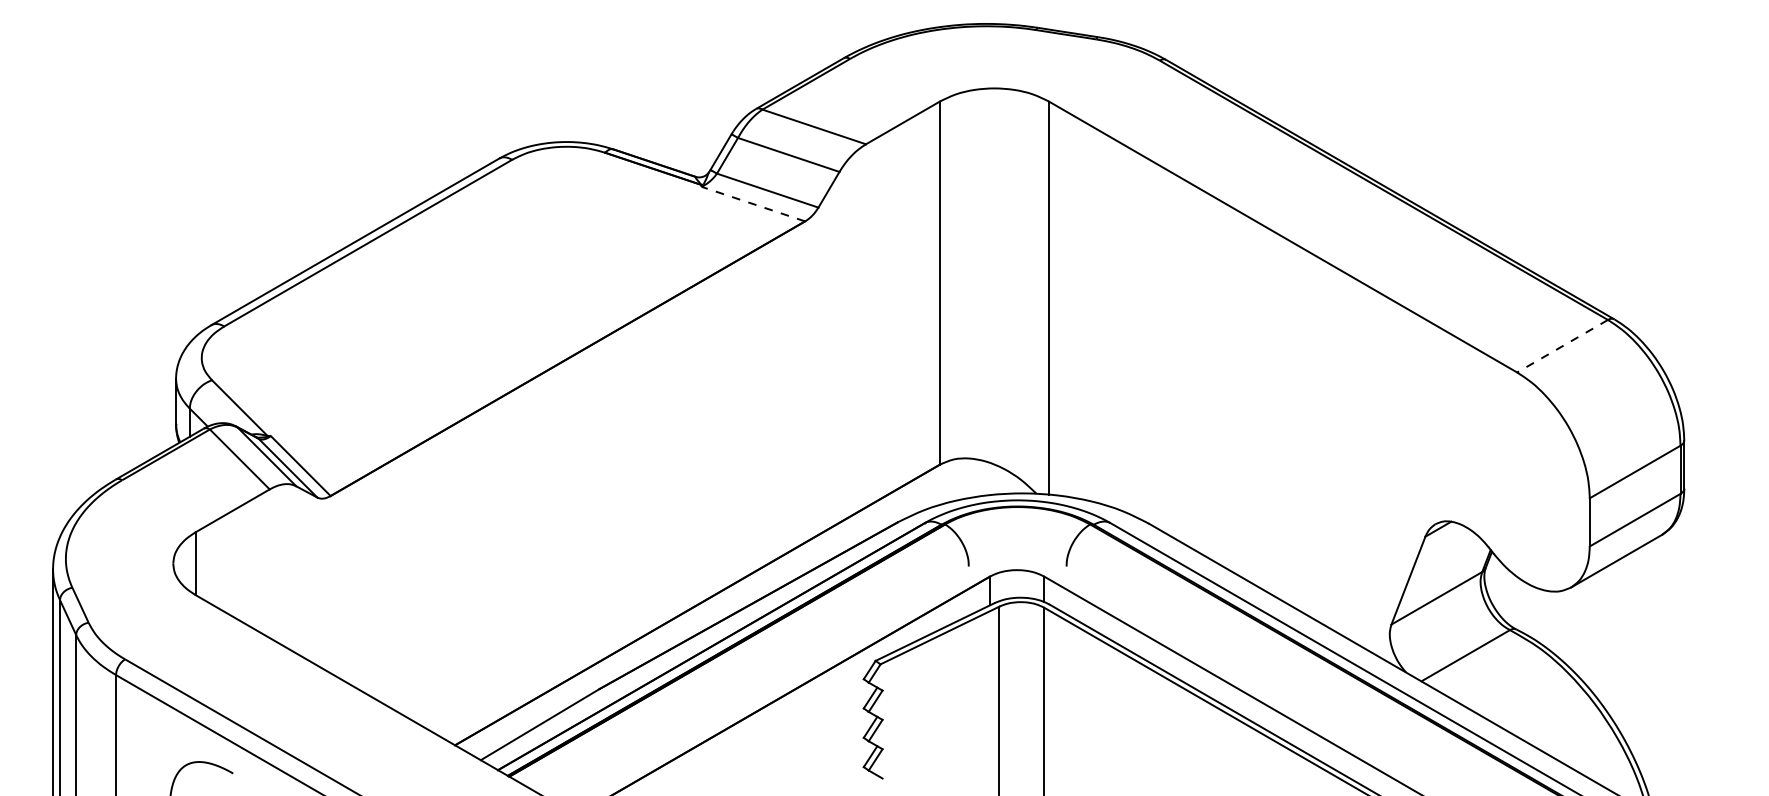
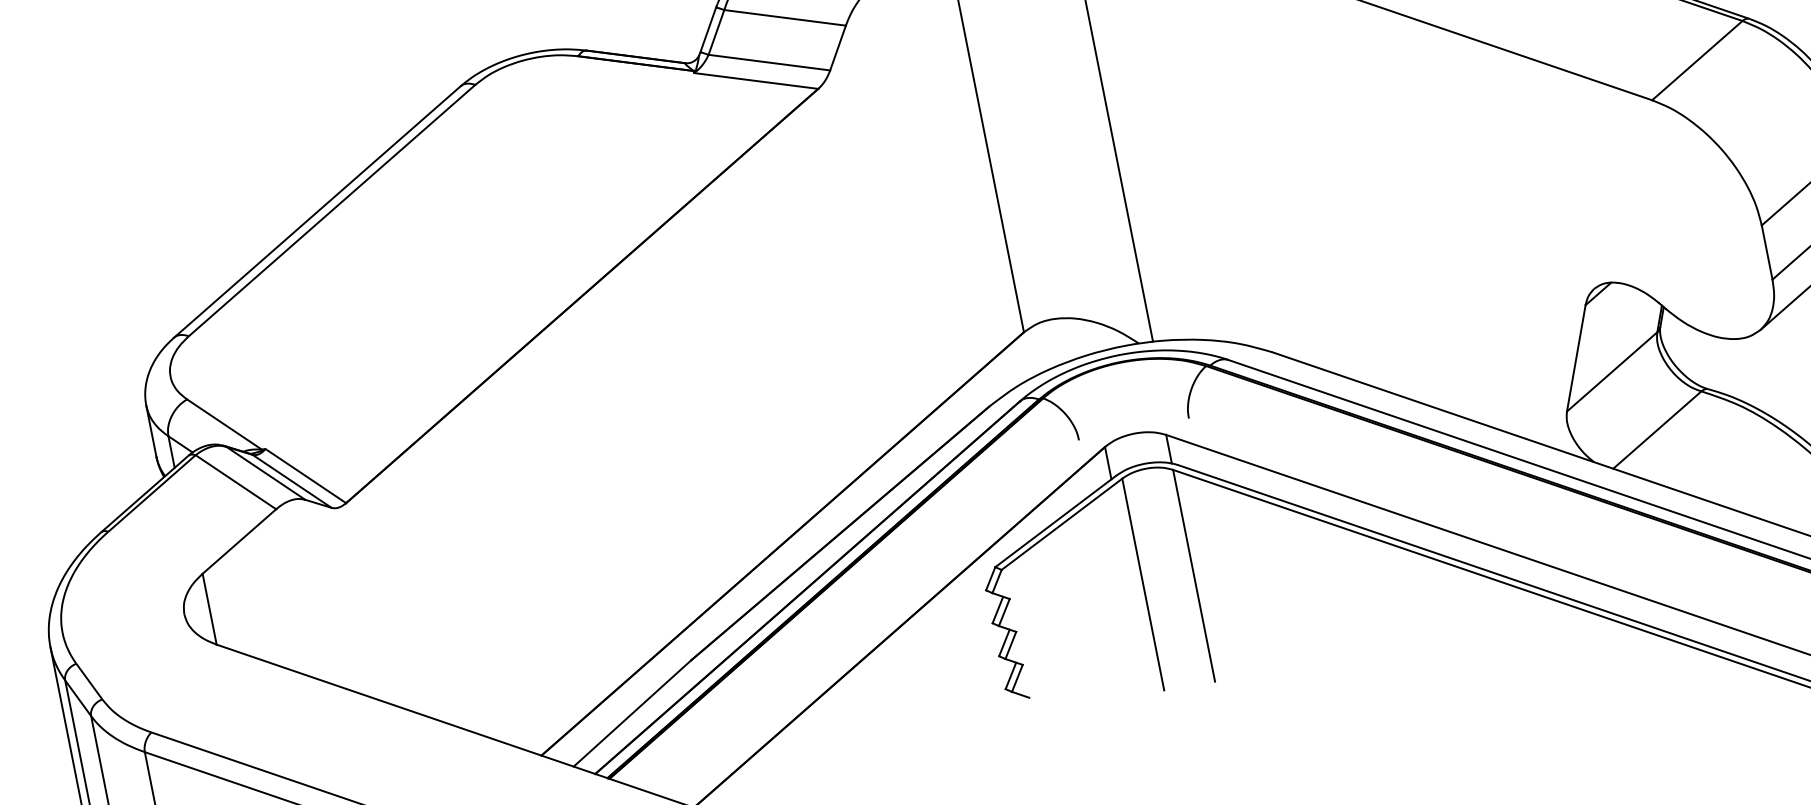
line: (753, 204) -> (756, 81), dashed -> solid
line: (1562, 346) -> (1697, 60), dashed -> solid

